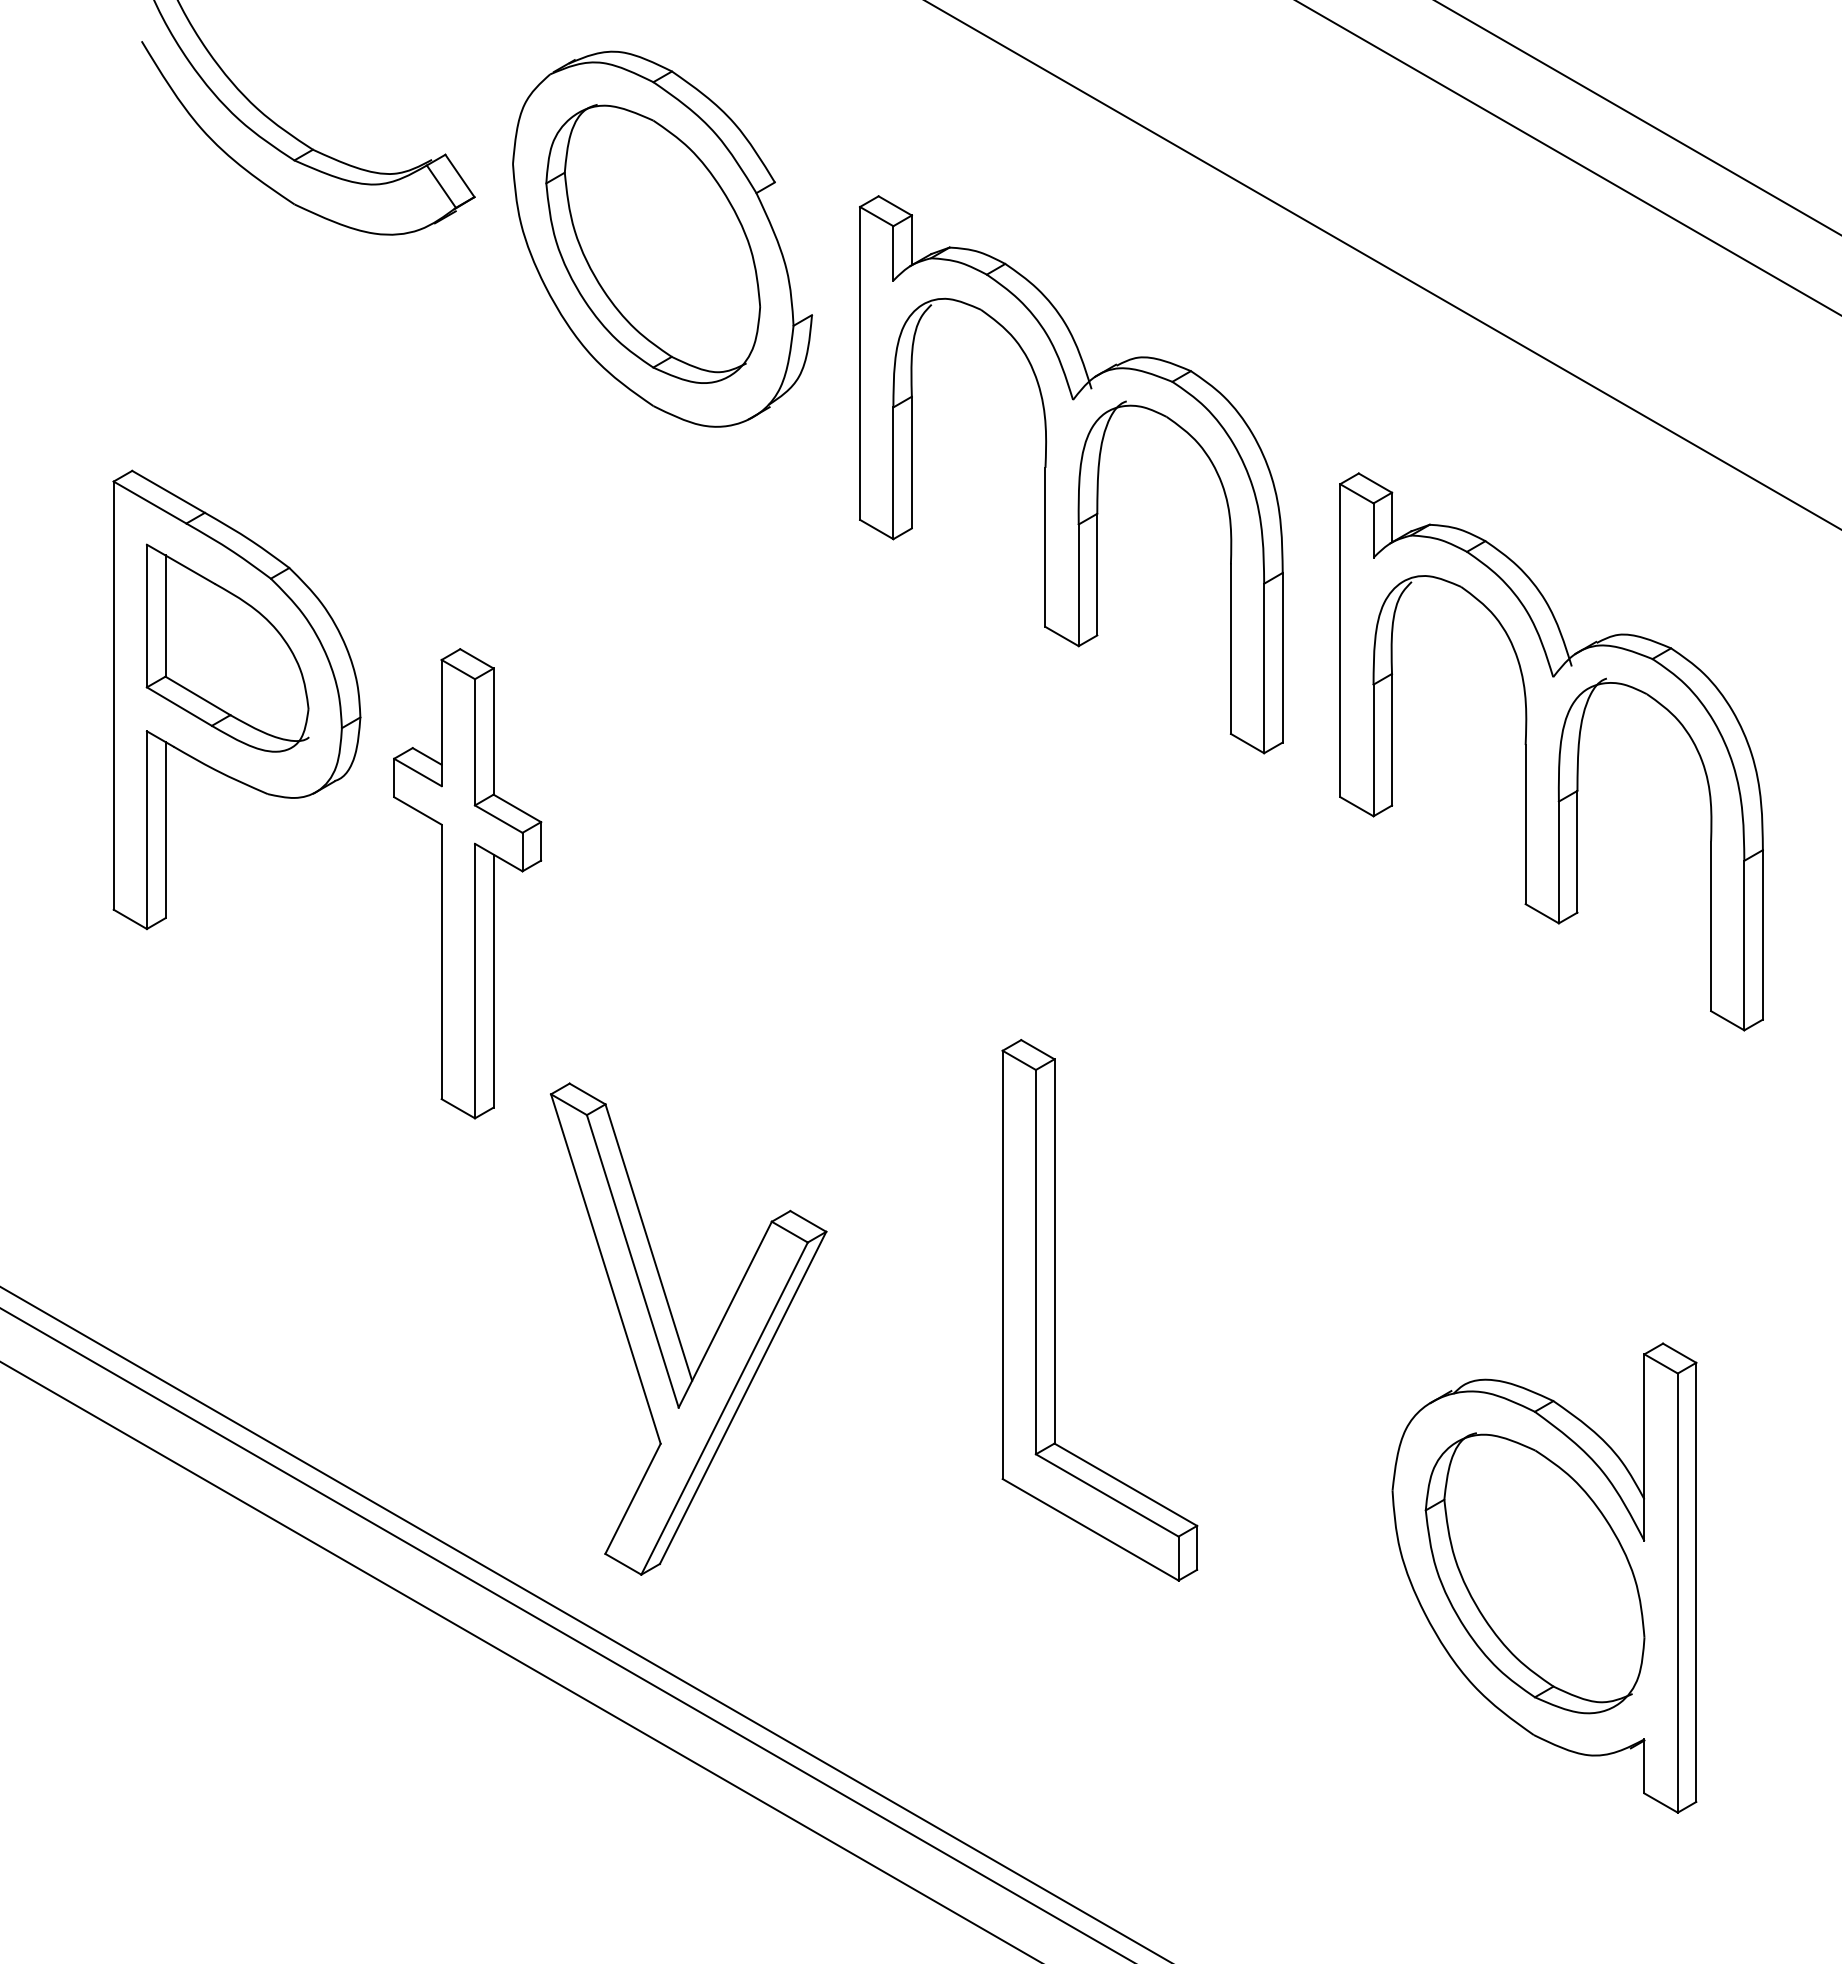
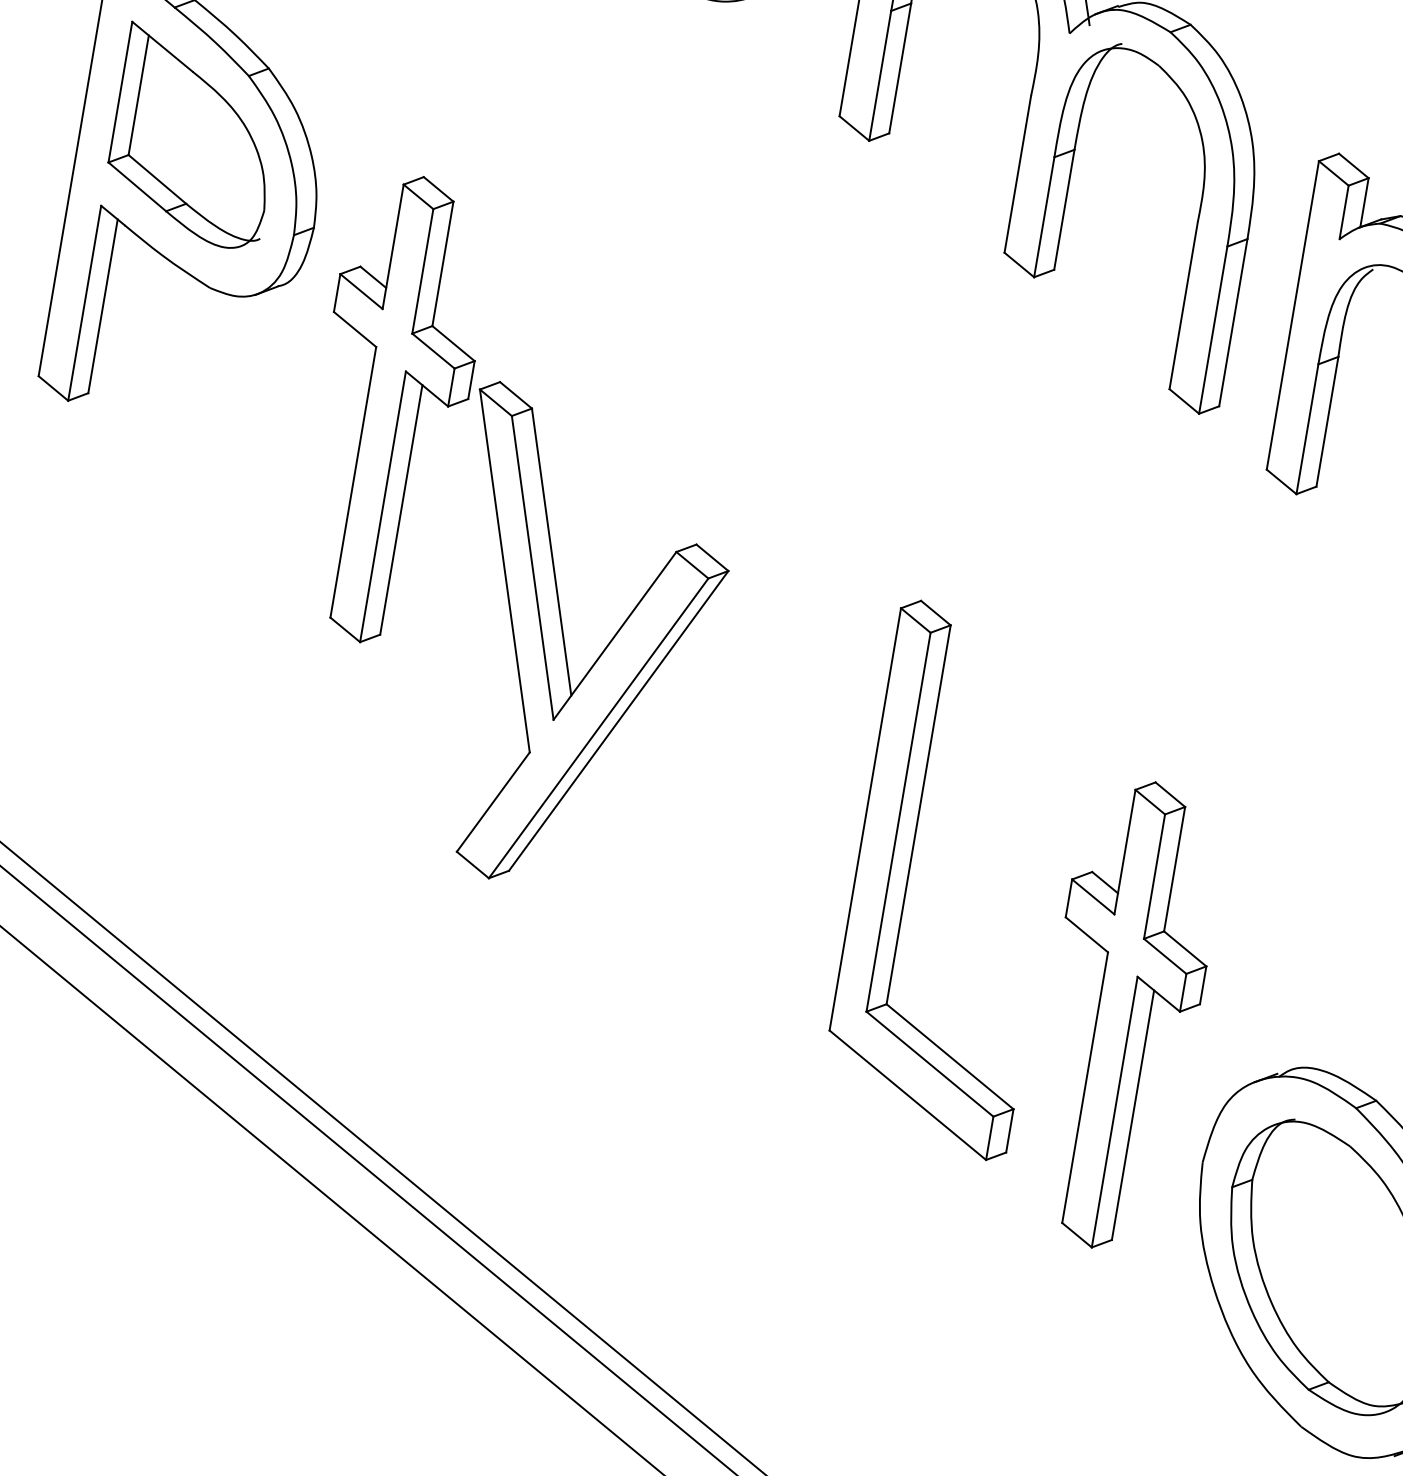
part: (1055, 1310) -> (909, 873), moved
part: (677, 1330) -> (565, 643), moved
part: (1289, 1358) -> (1123, 1014), added

